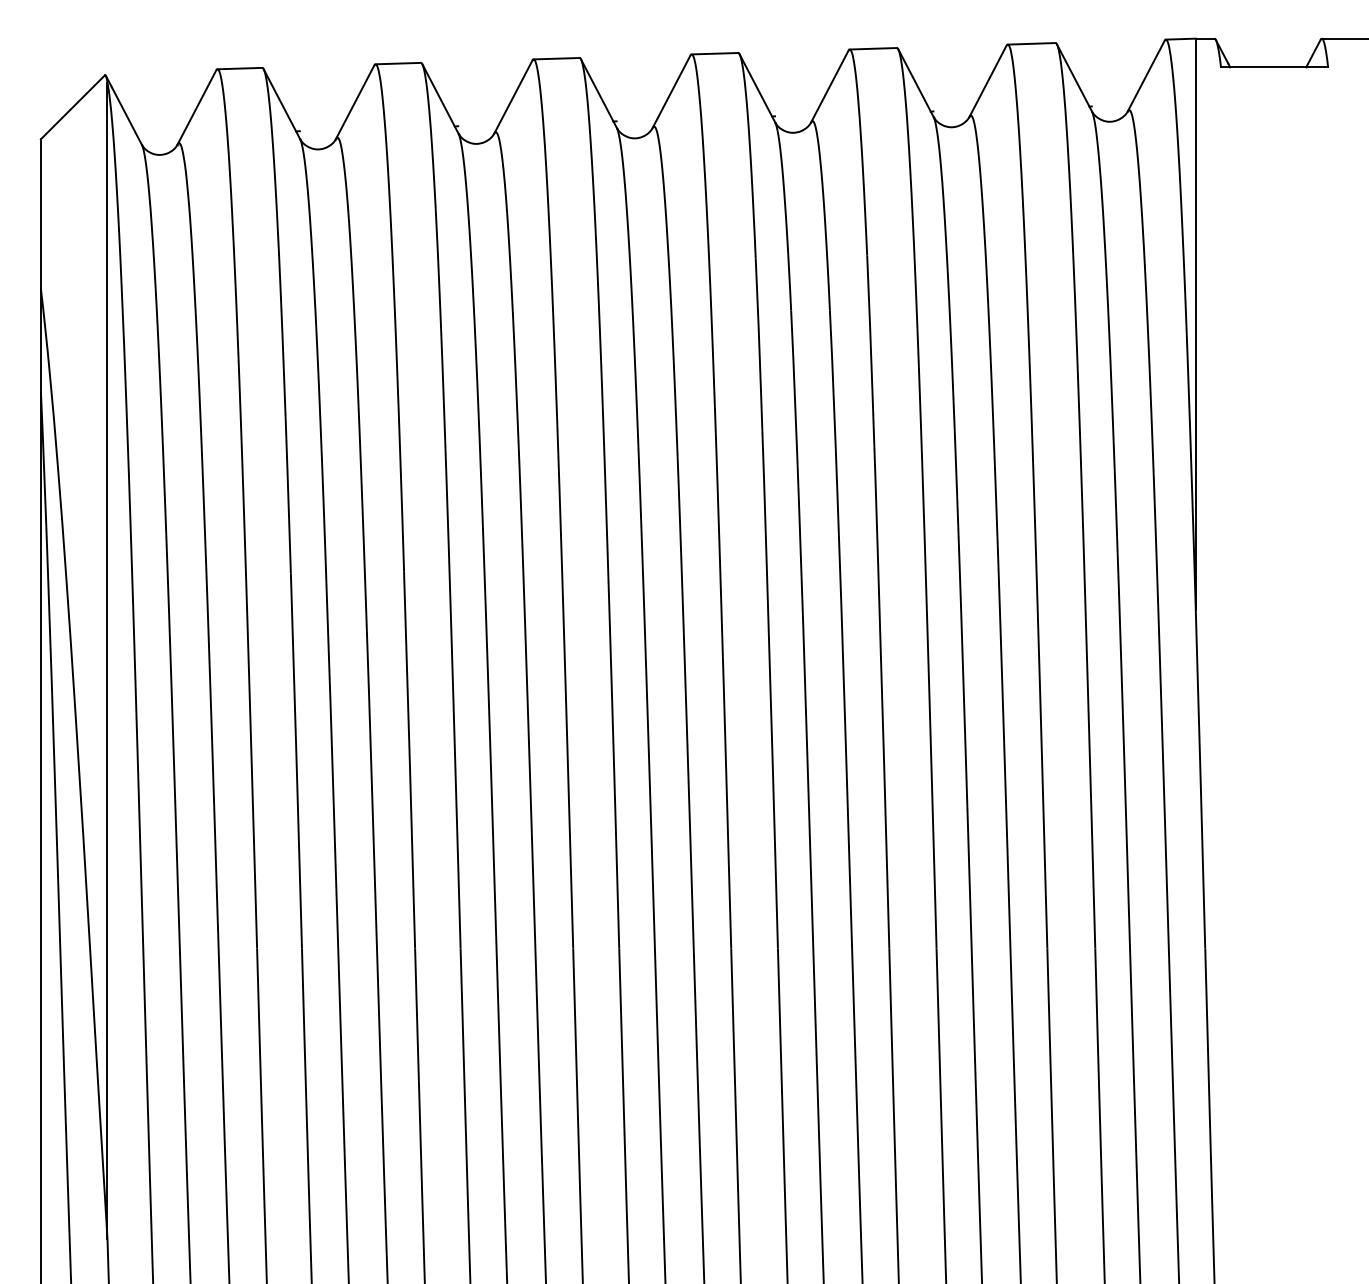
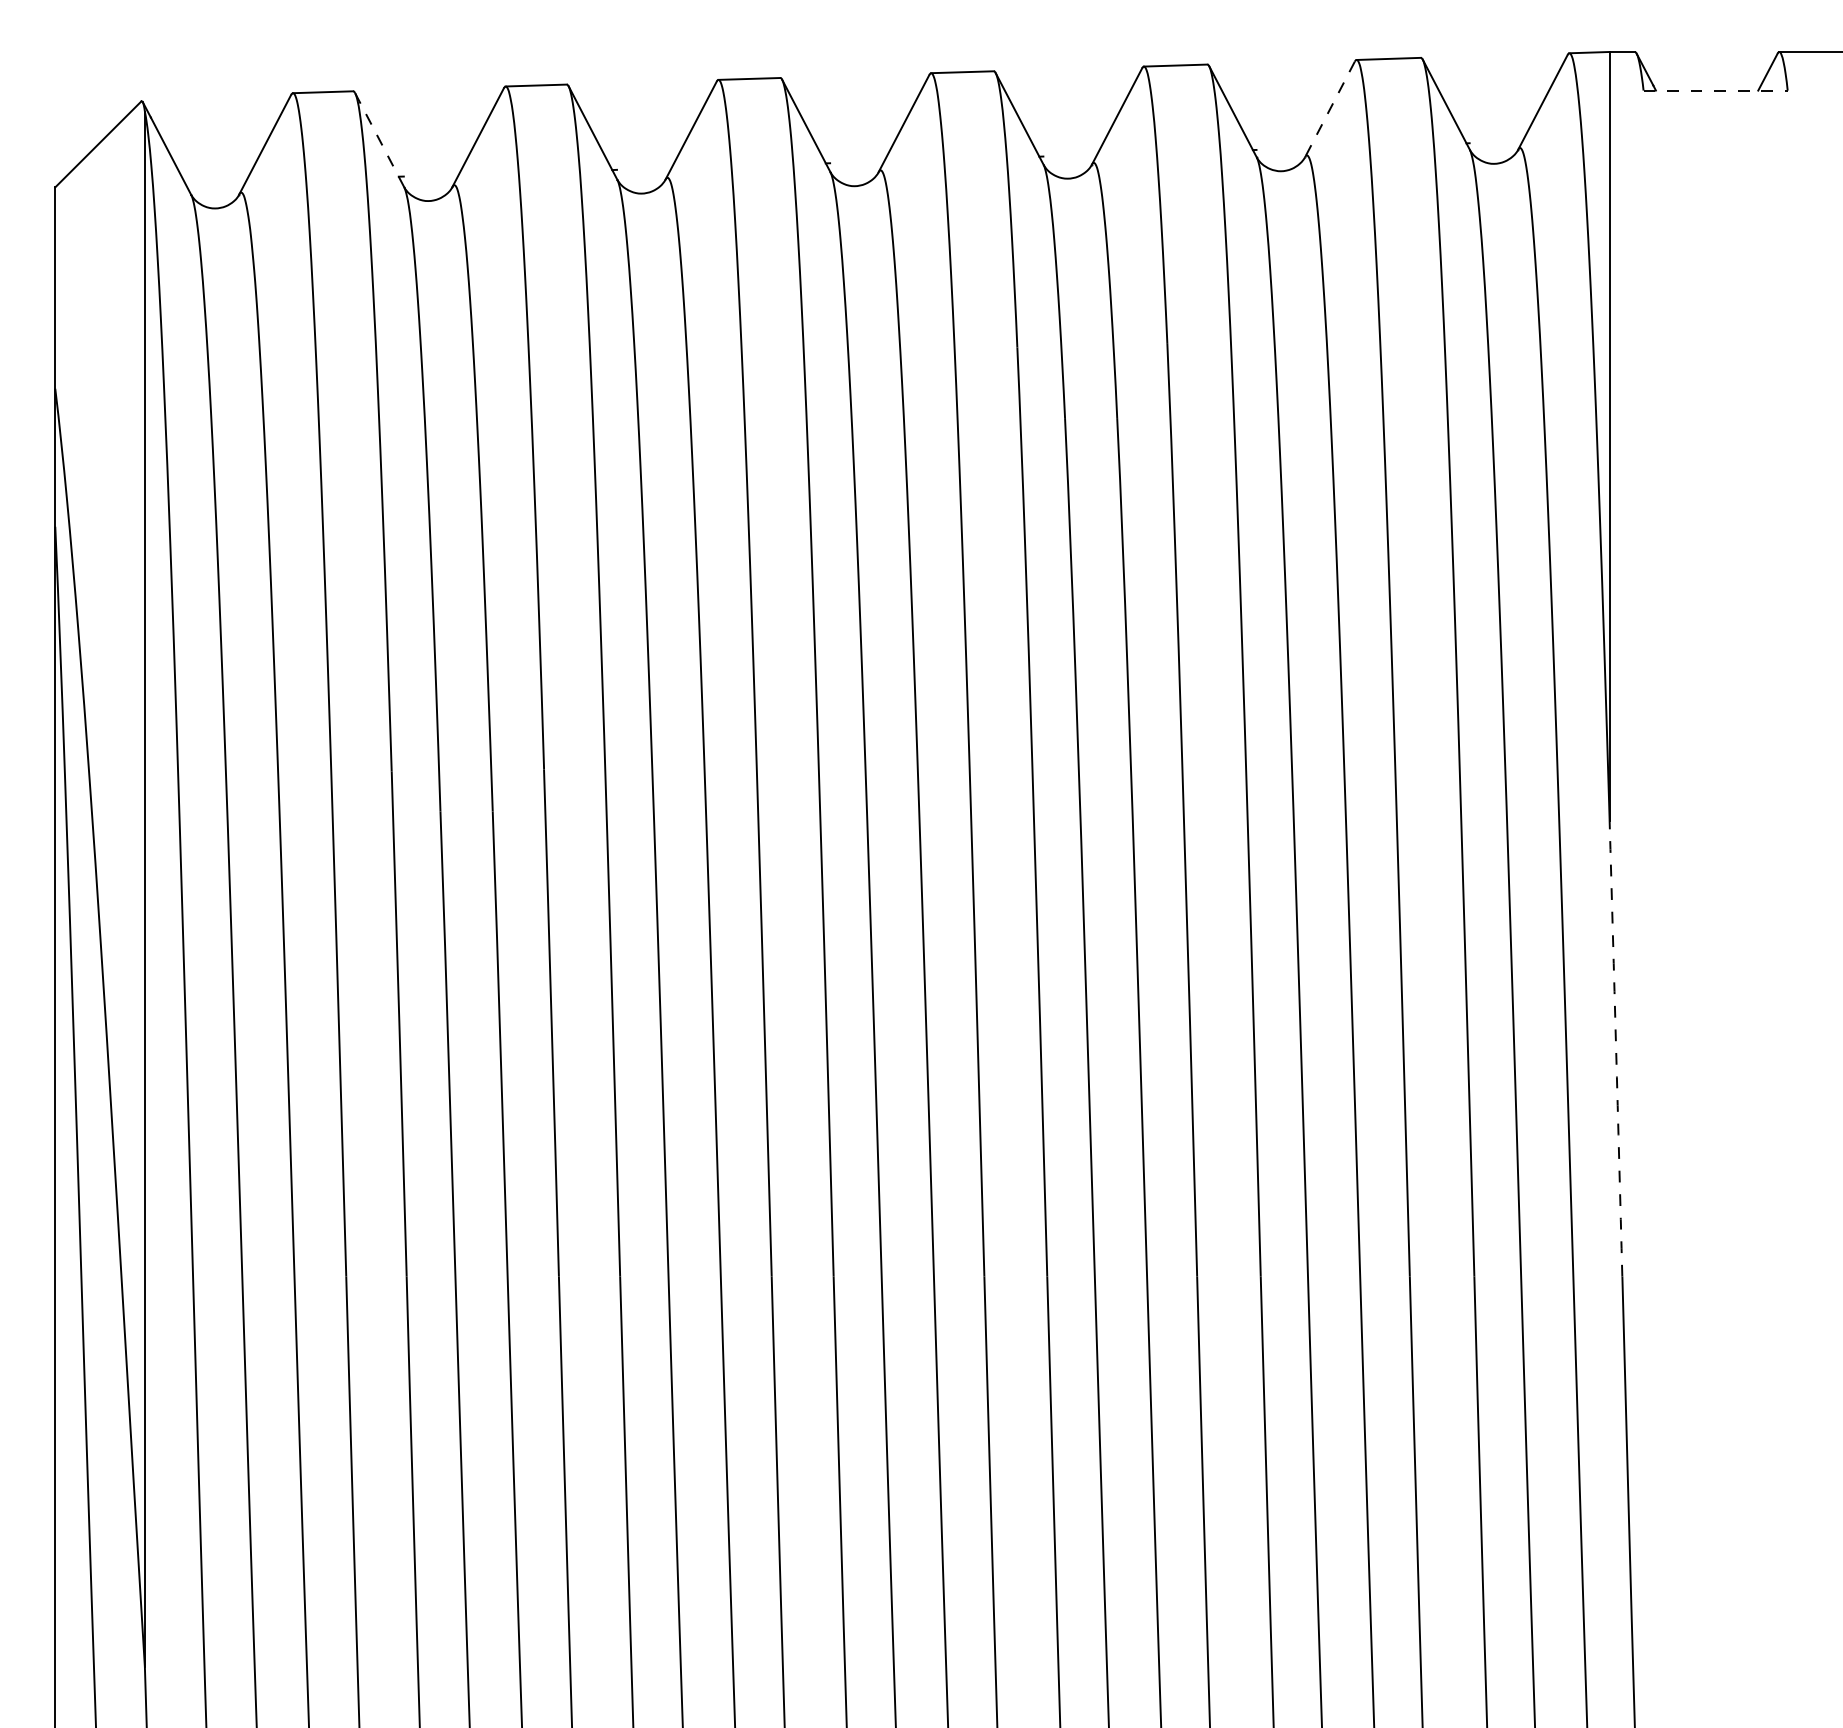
line: (1275, 67) -> (1716, 90), solid -> dashed
line: (987, 81) -> (1329, 109), solid -> dashed
line: (281, 103) -> (379, 139), solid -> dashed
arc: (1200, 779) -> (1616, 1048), solid -> dashed

